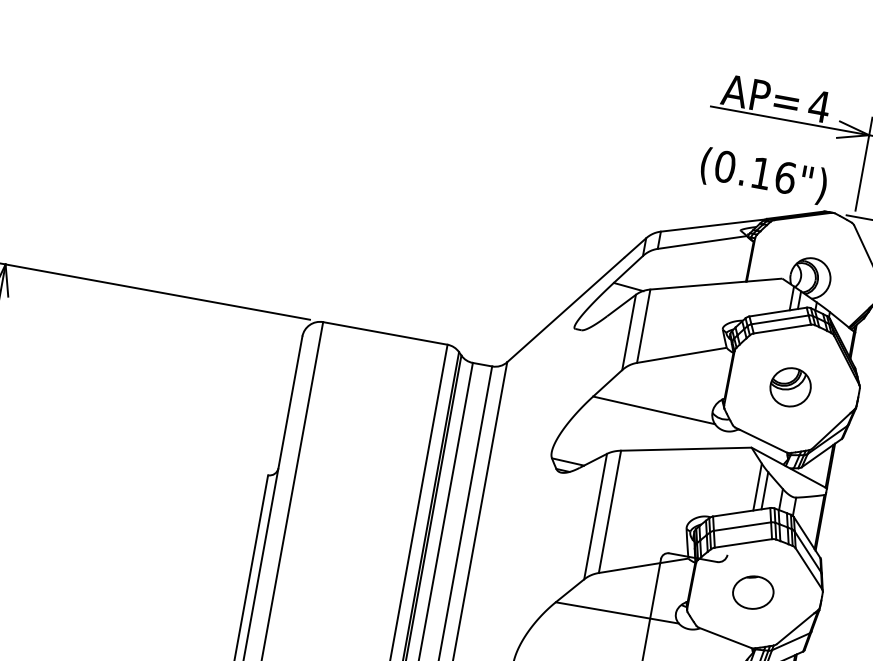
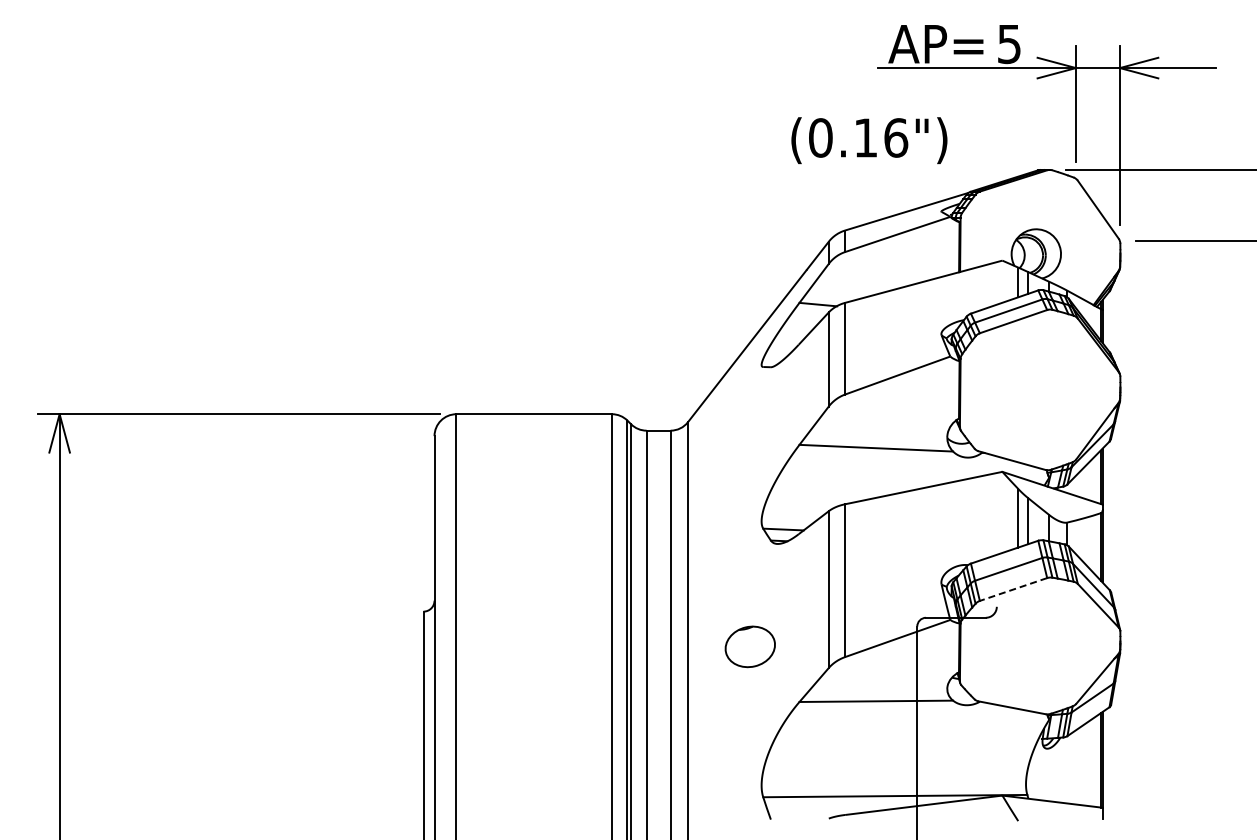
text: (818, 106) -> (1008, 44), 4 -> 5
text: (763, 175) -> (869, 140), moved
part: (790, 386) -> (1035, 389), removed
line: (743, 543) -> (1013, 589), solid -> dashed
part: (752, 592) -> (749, 646), moved

